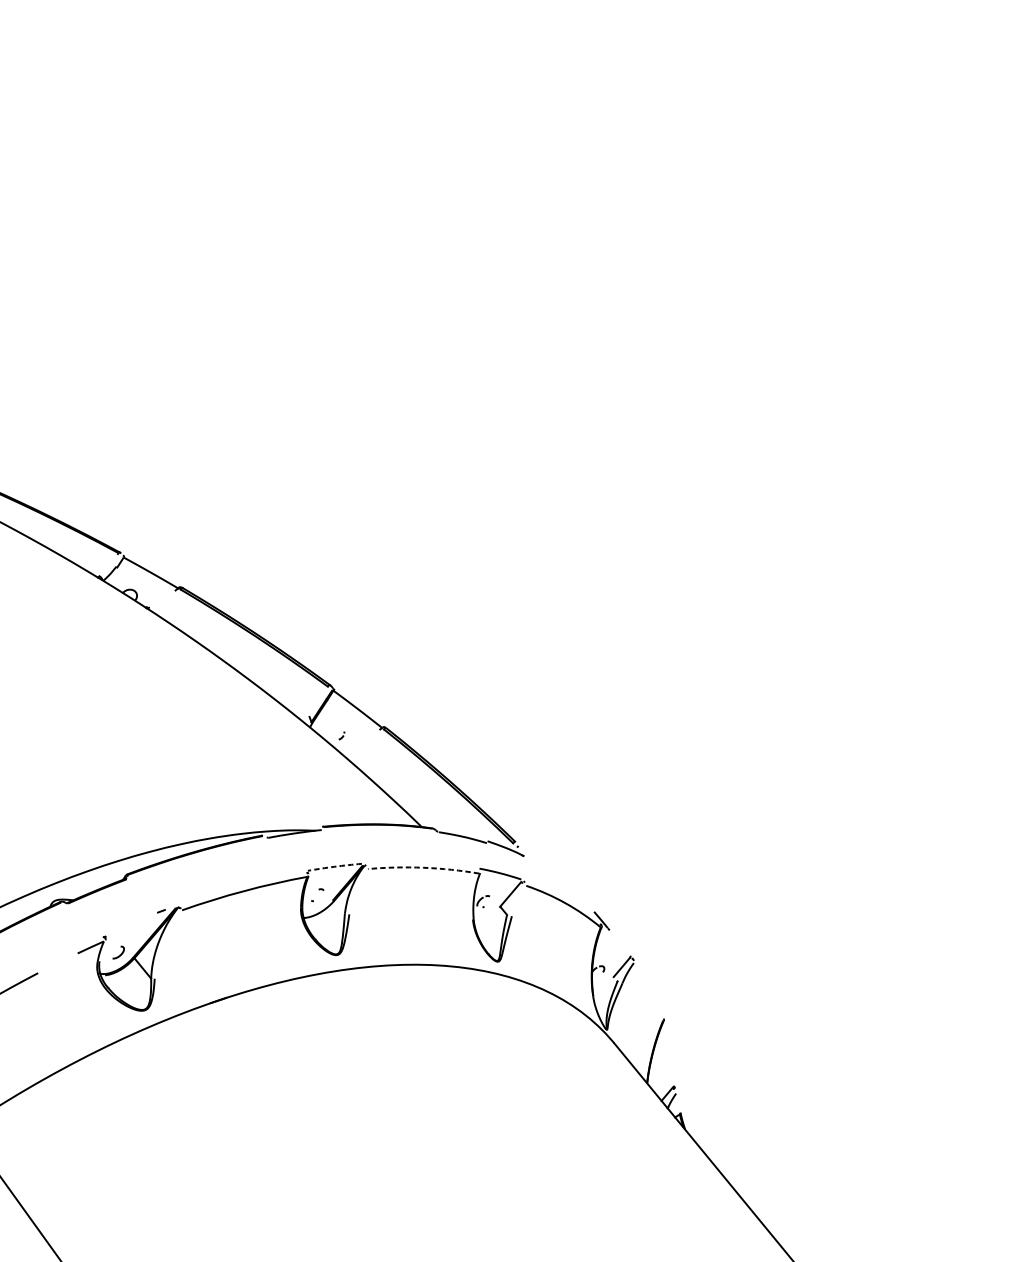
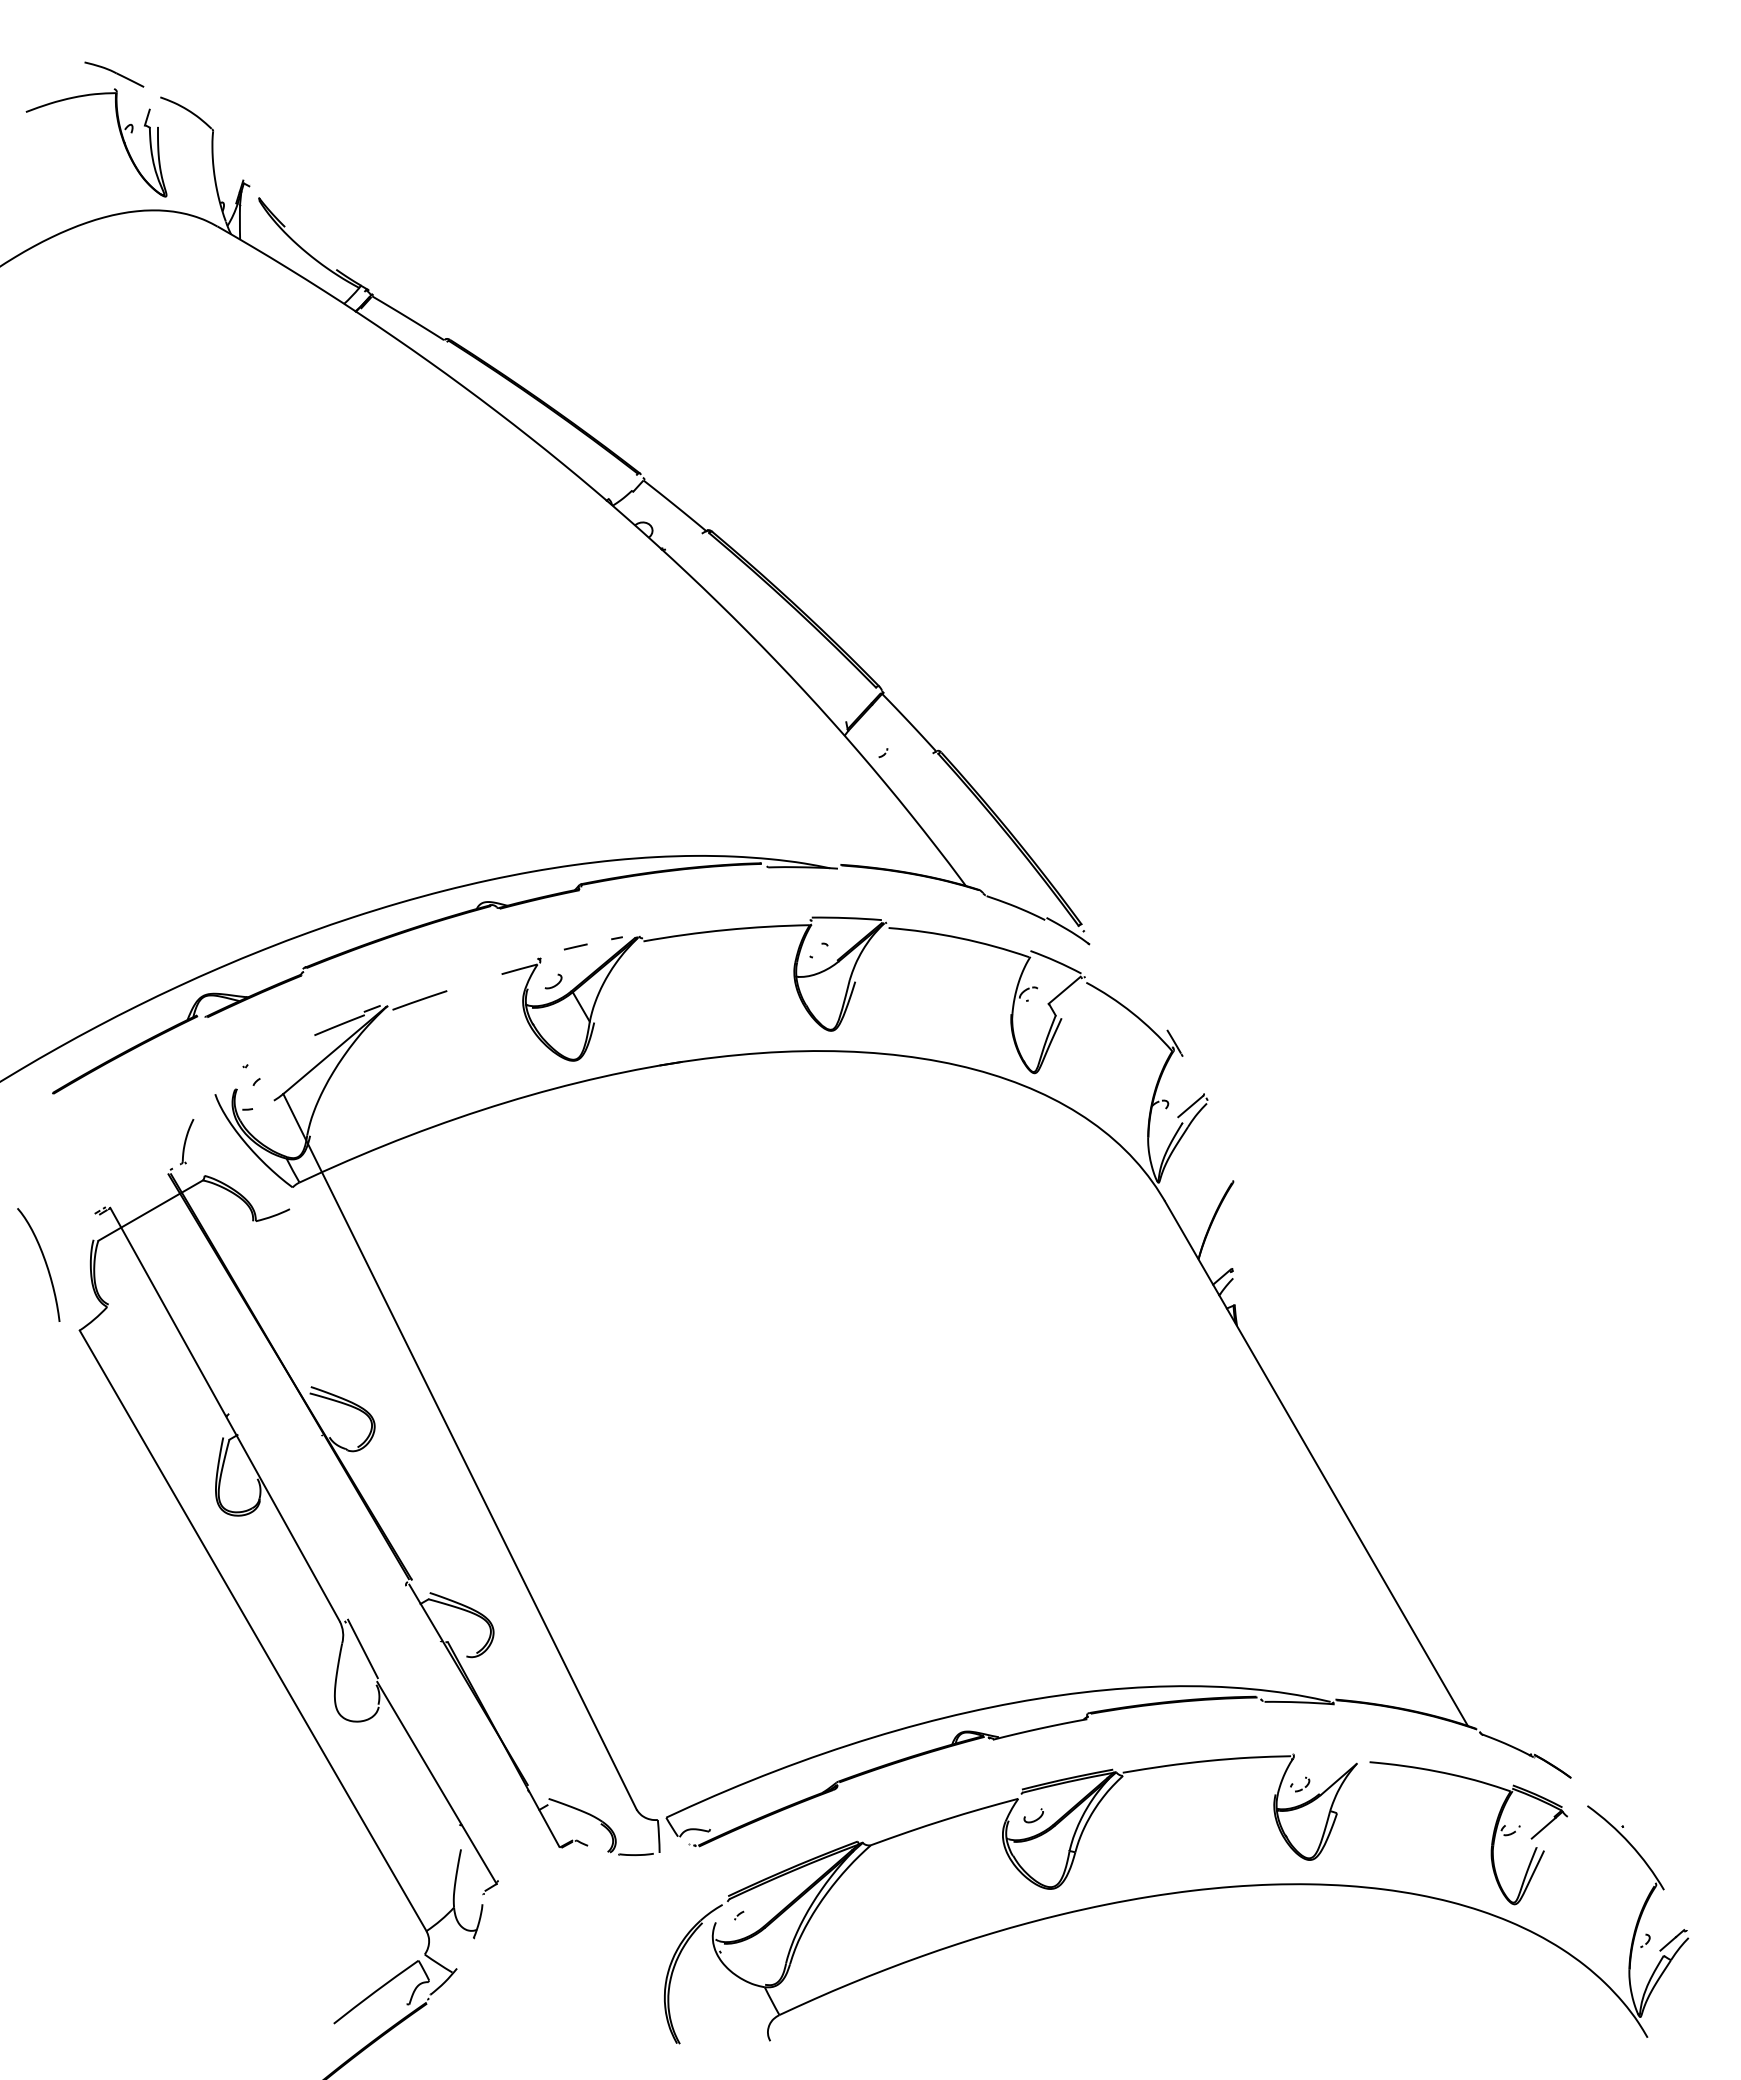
arc: (334, 867) -> (846, 918), dashed -> solid
arc: (423, 868) -> (959, 938), dashed -> solid
line: (130, 922) -> (575, 946), added

